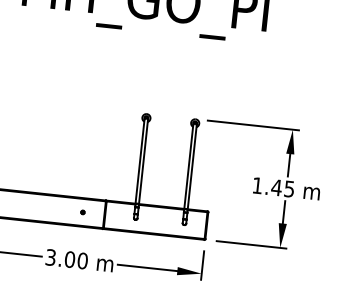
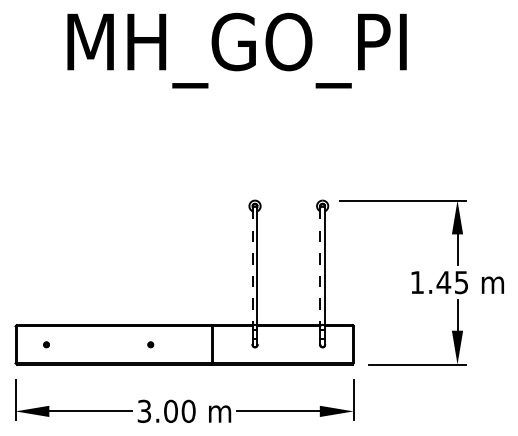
line: (139, 162) -> (252, 267), solid -> dashed
line: (188, 167) -> (320, 267), solid -> dashed
part: (82, 212) -> (150, 344), moved

